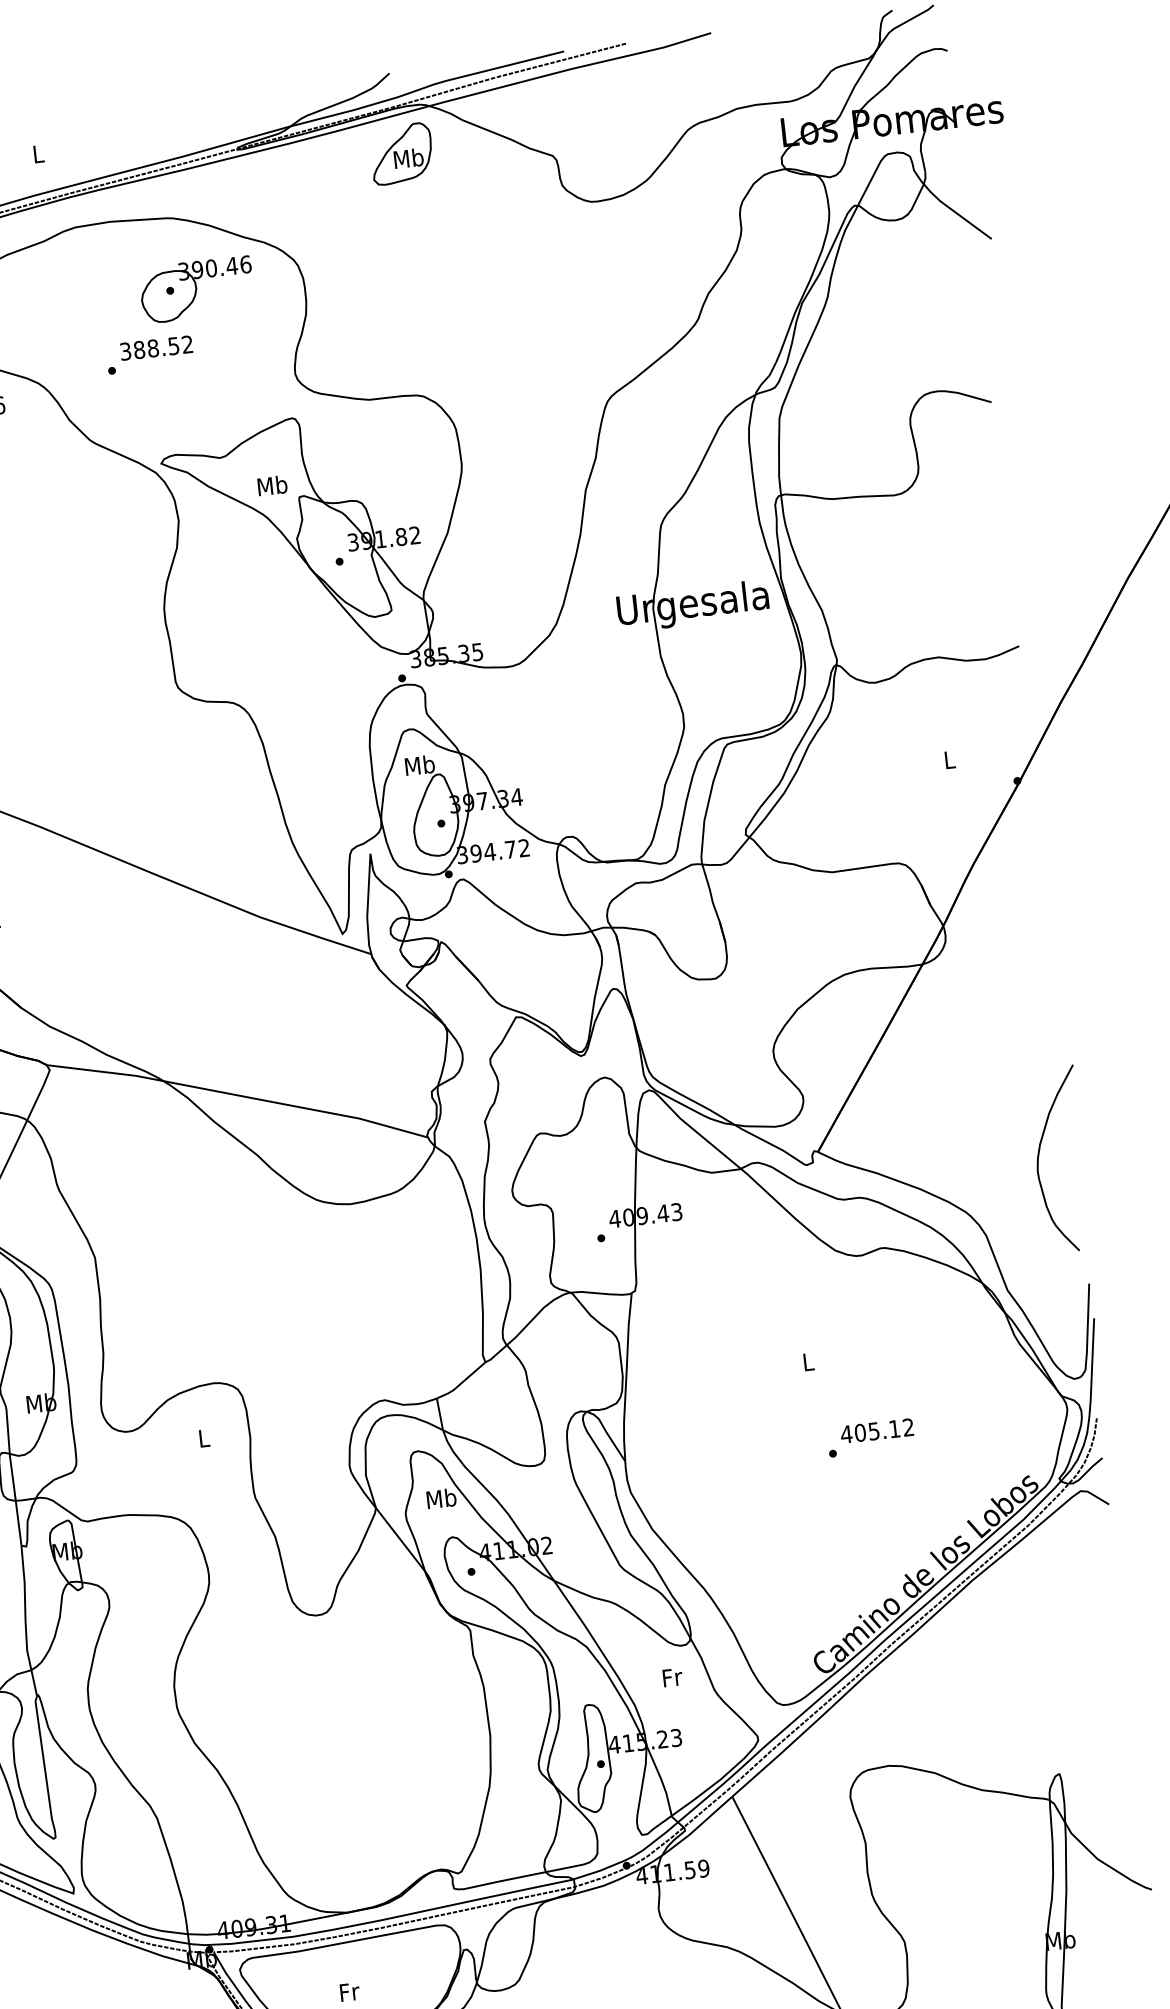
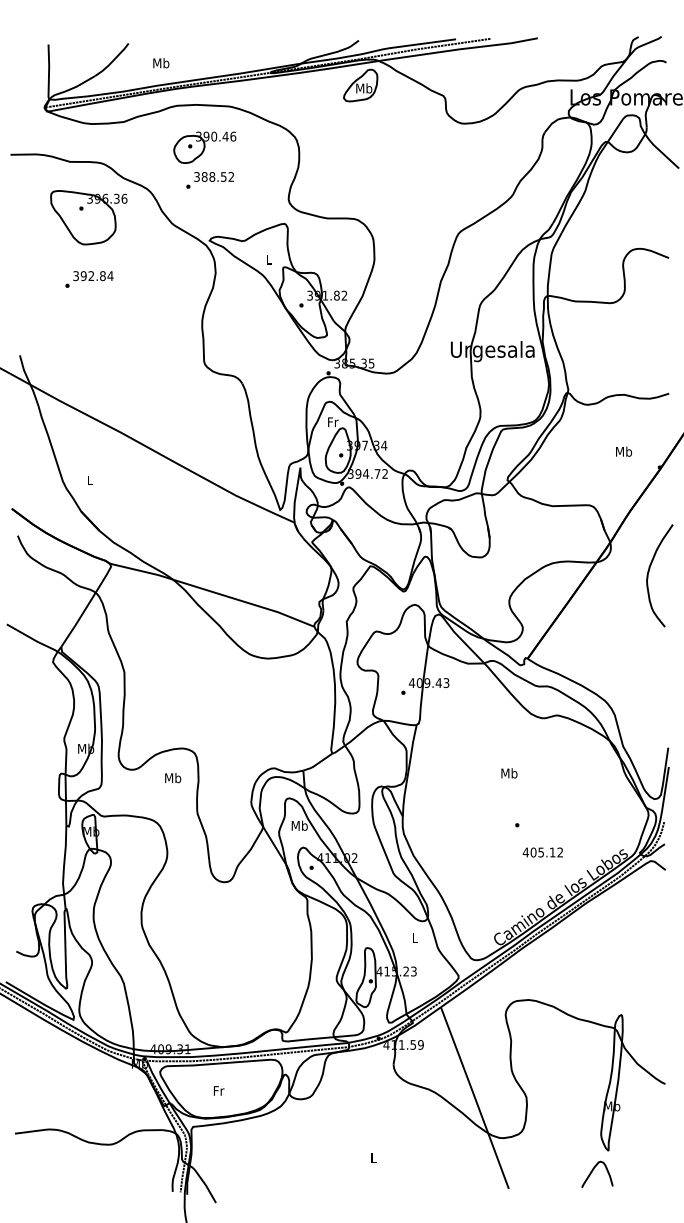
text: (38, 154) -> (161, 63), L -> Mb
part: (196, 289) -> (204, 147), moved
text: (272, 485) -> (269, 259), Mb -> L
text: (950, 759) -> (624, 451), L -> Mb
text: (420, 765) -> (333, 422), Mb -> Fr
curve: (1040, 1155) -> (649, 572), moved
text: (808, 1362) -> (509, 773), L -> Mb
text: (876, 1431) -> (542, 852), moved
text: (204, 1438) -> (173, 778), L -> Mb
text: (672, 1678) -> (415, 938), Fr -> L

